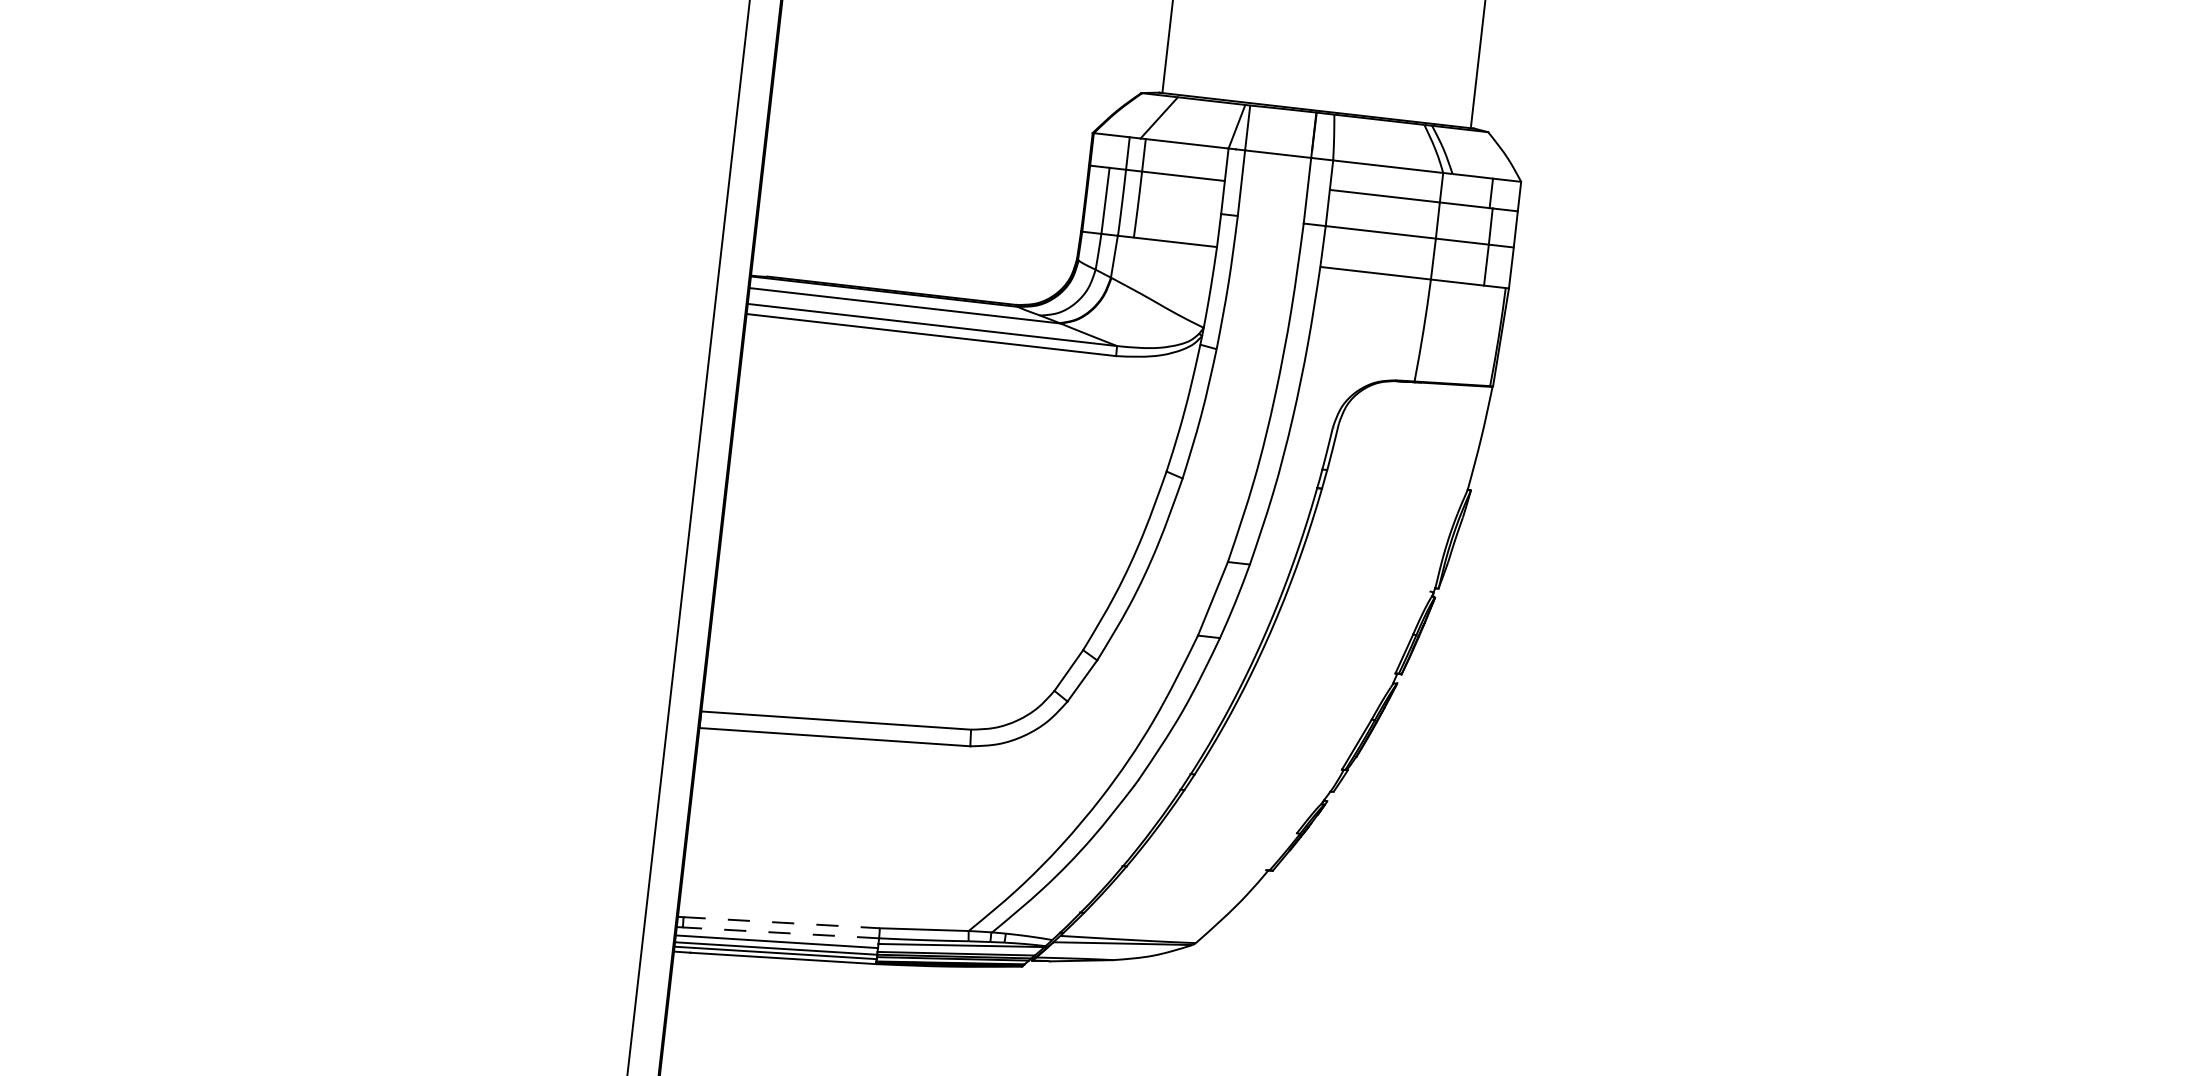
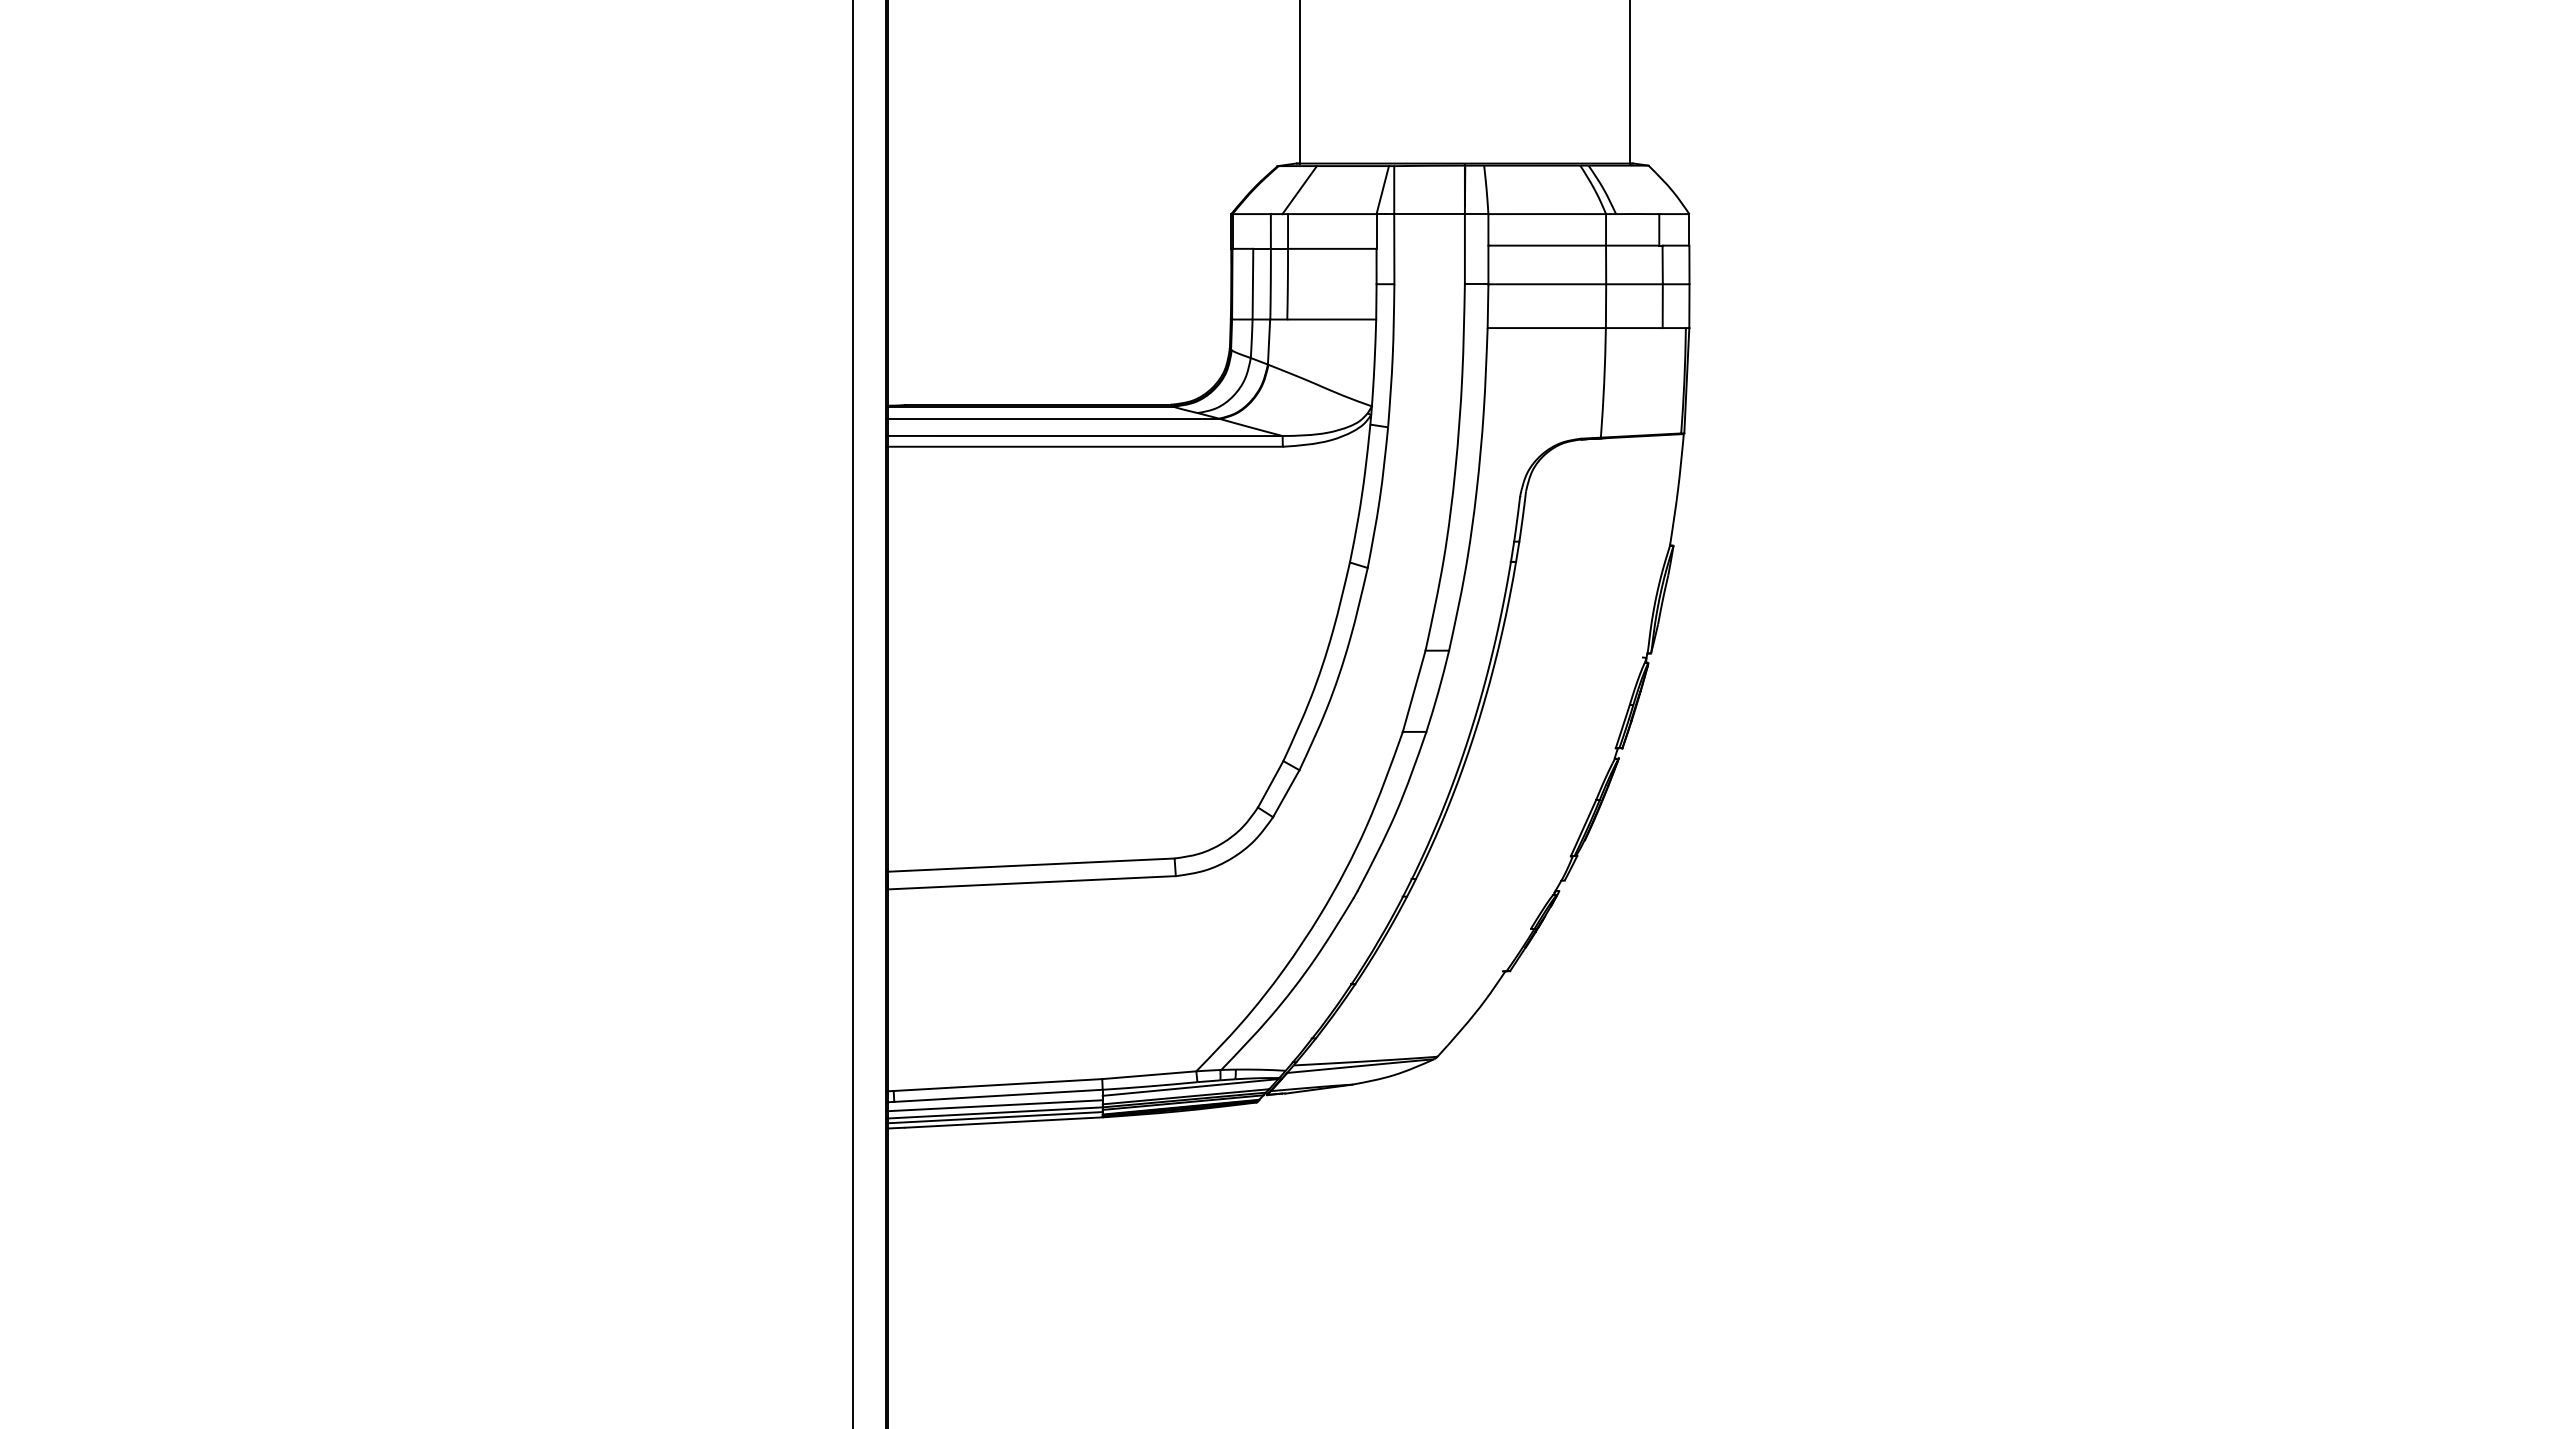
line: (782, 923) -> (998, 1085), dashed -> solid
line: (780, 932) -> (997, 1095), dashed -> solid

